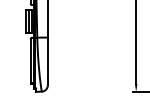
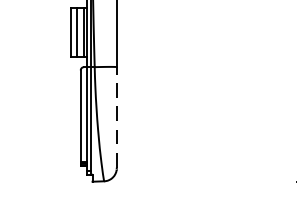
line: (47, 61) -> (116, 117), solid -> dashed

